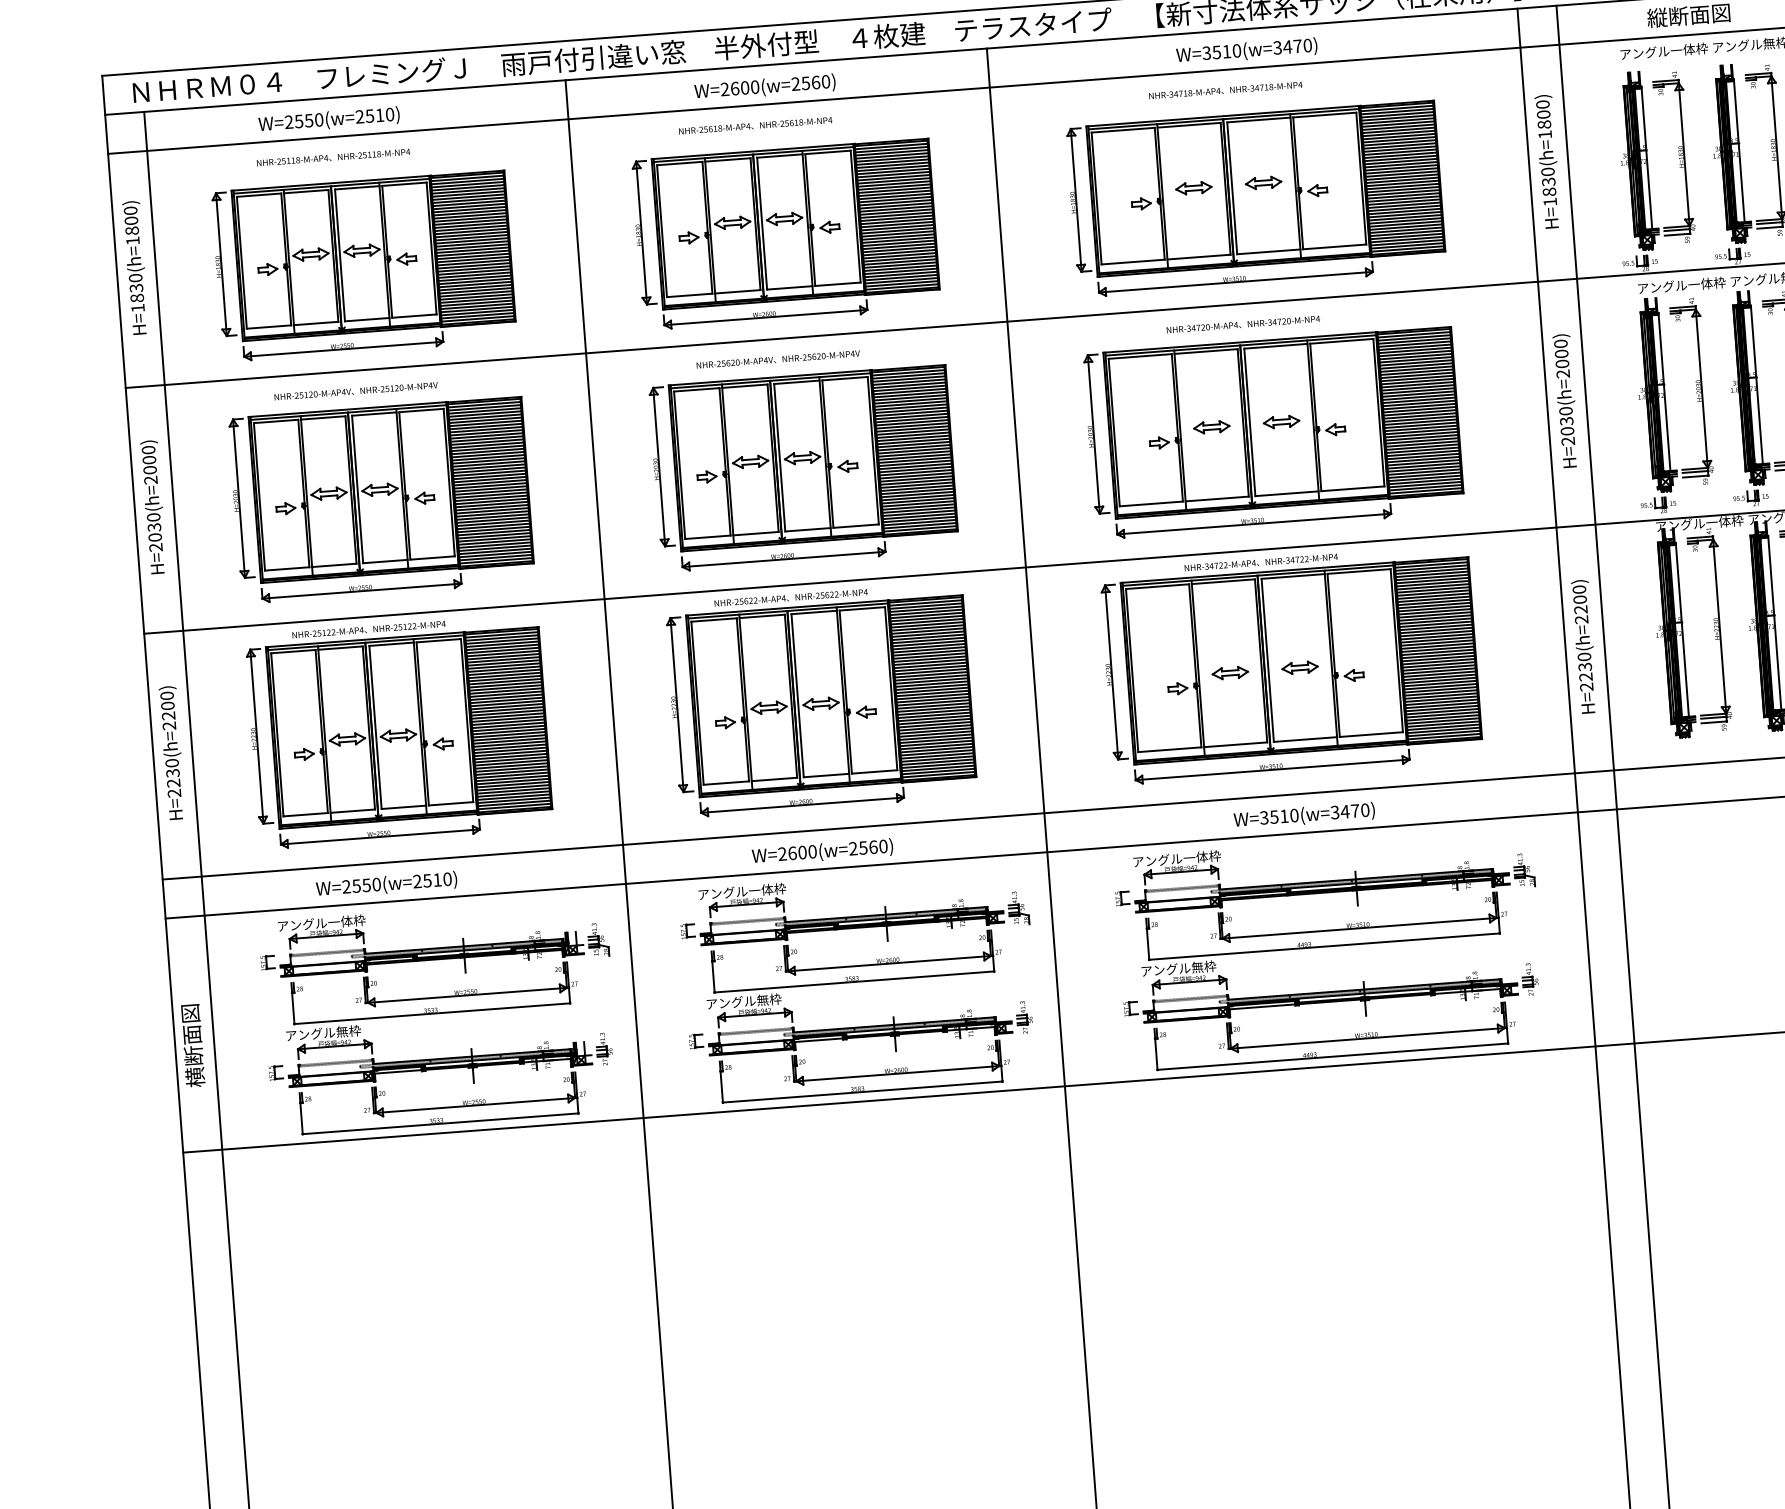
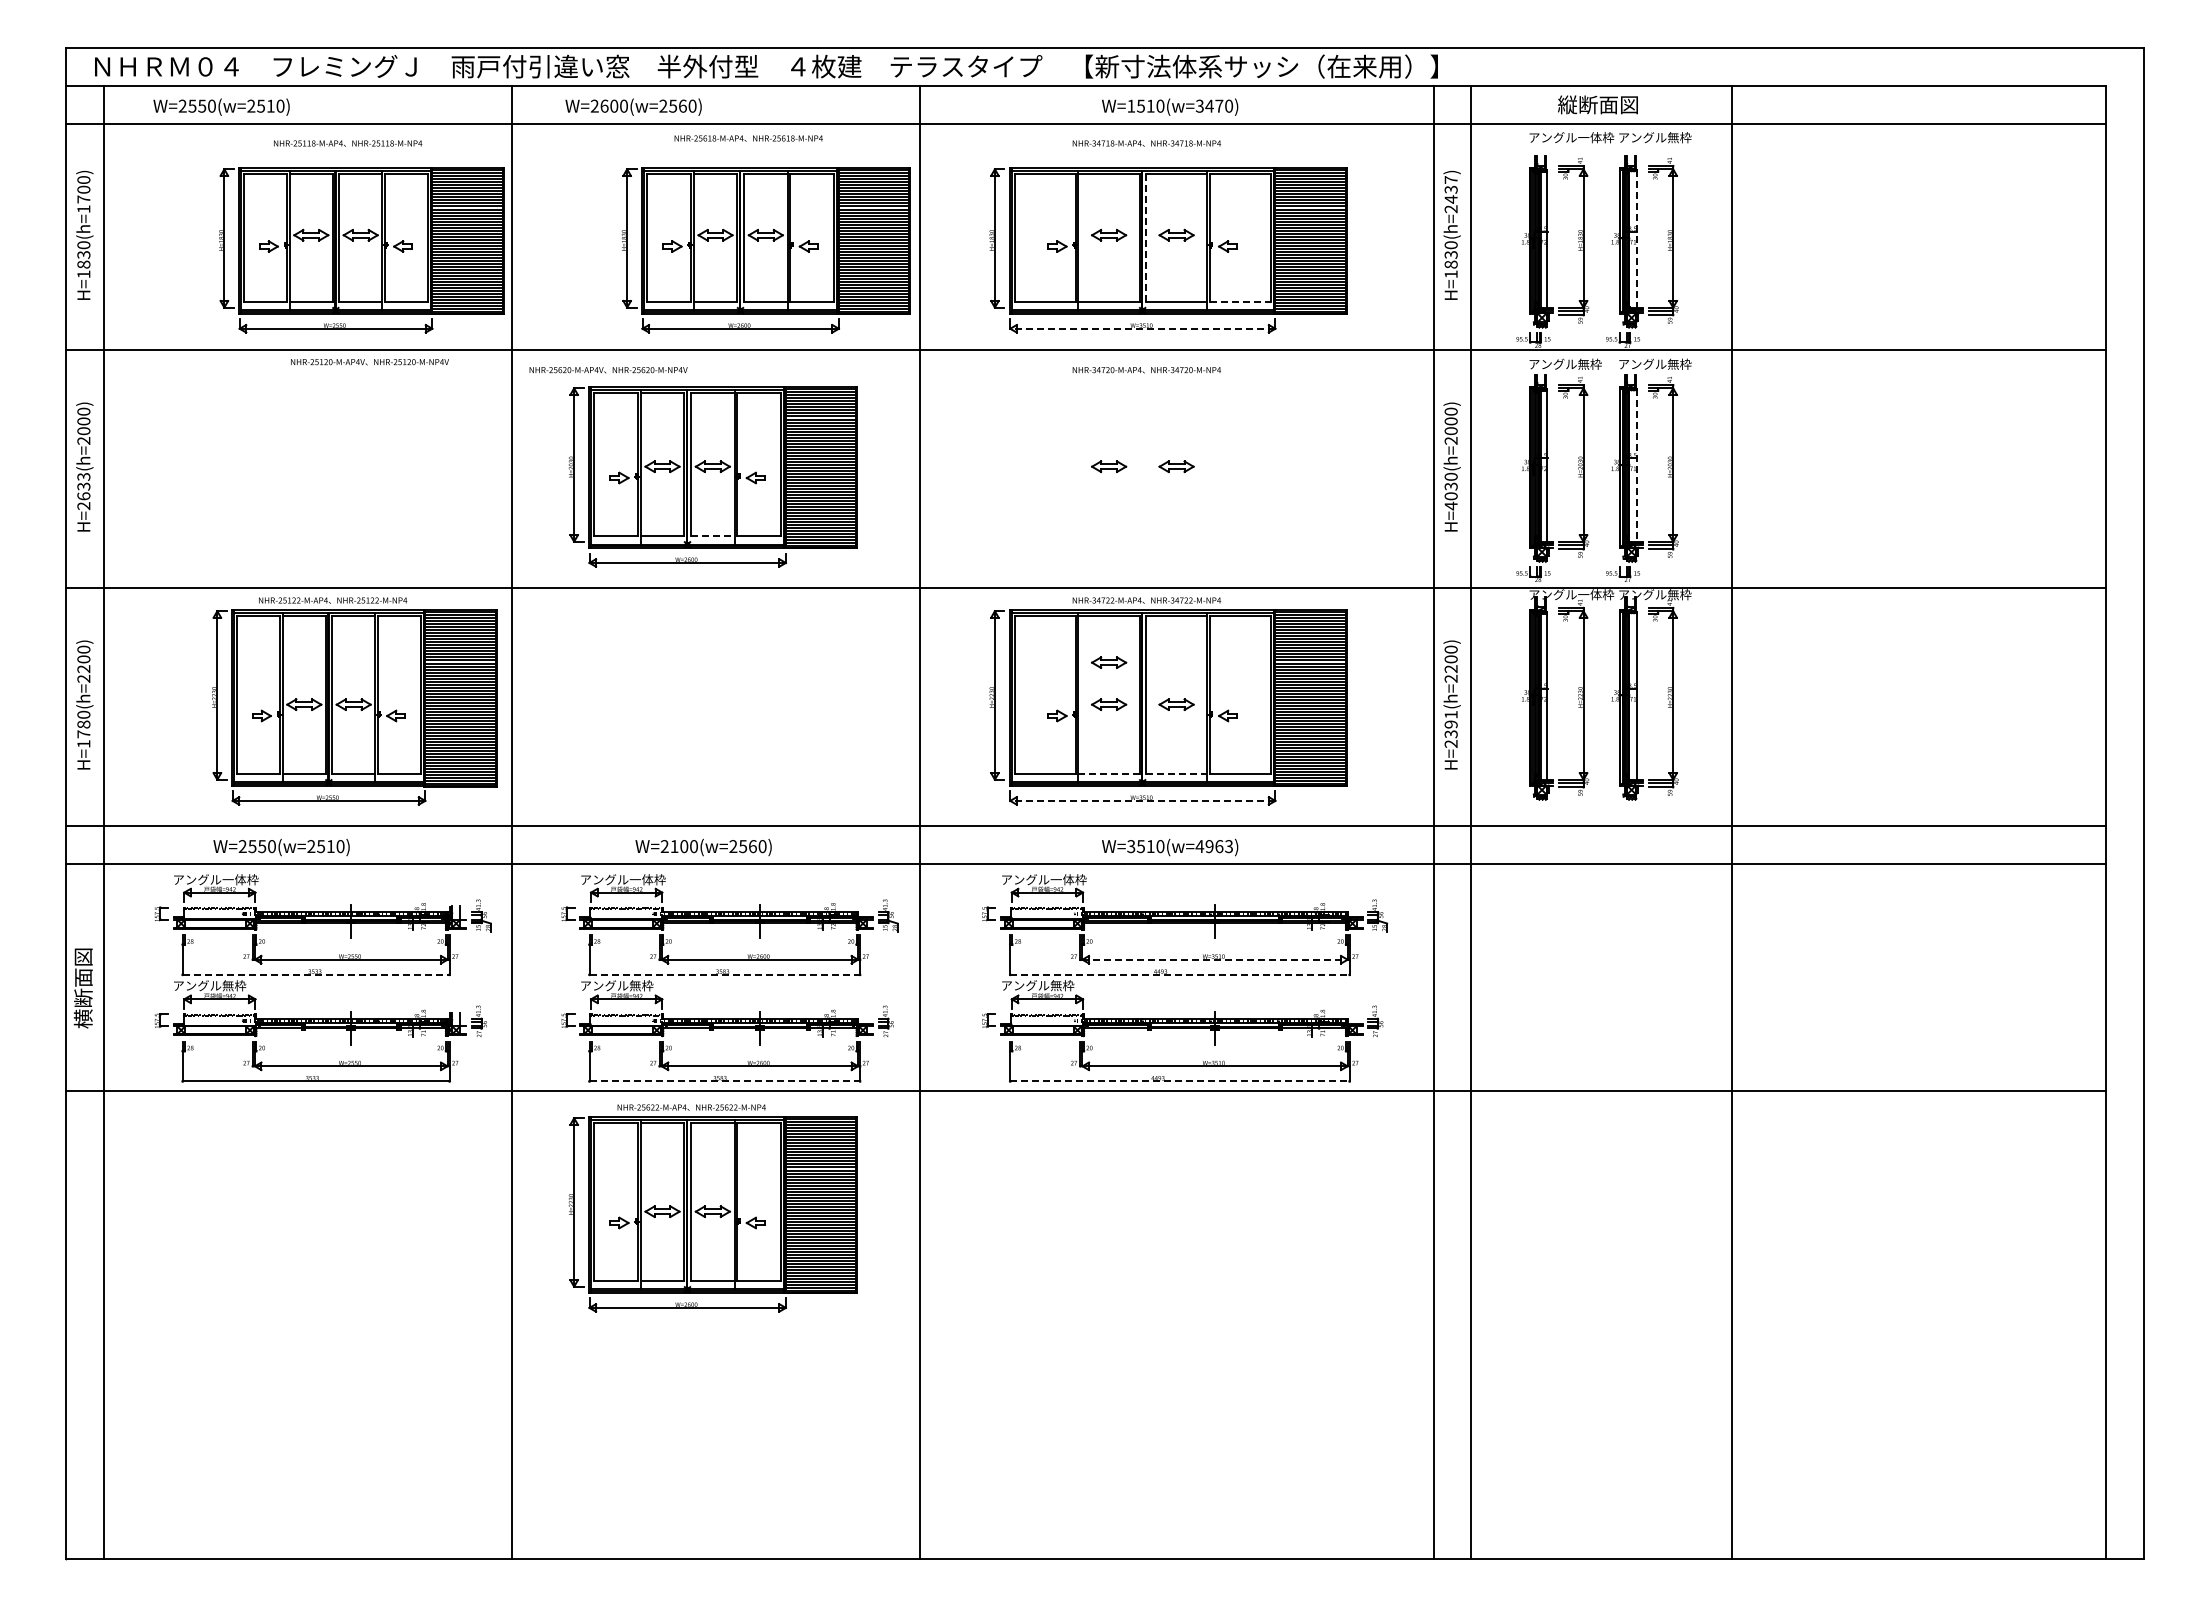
text: (1206, 52) -> (1131, 105), W=3510(w=3470) -> W=1510(w=3470)
text: (764, 86) -> (633, 106), moved
text: (329, 119) -> (221, 106), moved
text: (1543, 119) -> (1450, 194), H=1830(h=1800) -> H=1830(h=2437)
text: (755, 125) -> (748, 138), moved
line: (1738, 151) -> (1636, 239), solid -> dashed
text: (334, 157) -> (348, 143), moved
line: (1232, 188) -> (1146, 238), solid -> dashed
text: (131, 230) -> (83, 199), H=1830(h=1800) -> H=1830(h=1700)
part: (785, 234) -> (765, 250), moved
line: (1334, 246) -> (1240, 301), solid -> dashed
part: (364, 266) -> (361, 250), moved
line: (1235, 281) -> (1142, 328), solid -> dashed
text: (1707, 282) -> (1596, 363), アングル一体枠 -> アングル無枠
text: (778, 359) -> (608, 370), moved
line: (1756, 385) -> (1636, 465), solid -> dashed
text: (355, 391) -> (369, 362), moved
part: (1273, 432) -> (1168, 476), removed
text: (1567, 440) -> (1450, 505), H=2030(h=2000) -> H=4030(h=2000)
part: (381, 499) -> (304, 476), removed
text: (154, 527) -> (83, 486), H=2030(h=2000) -> H=2633(h=2000)
line: (807, 530) -> (712, 536), solid -> dashed
part: (1227, 629) -> (1109, 662), added
text: (1584, 667) -> (1450, 724), H=2230(h=2200) -> H=2391(h=2200)
part: (820, 700) -> (712, 1208), moved
part: (399, 732) -> (354, 701), moved
line: (1305, 739) -> (1176, 774), solid -> dashed
line: (1236, 745) -> (1109, 774), solid -> dashed
line: (1272, 769) -> (1142, 800), solid -> dashed
text: (173, 782) -> (83, 733), H=2230(h=2200) -> H=1780(h=2200)
text: (1350, 811) -> (1214, 846), W=3510(w=3470) -> W=3510(w=4963)
text: (792, 853) -> (674, 846), W=2600(w=2560) -> W=2100(w=2560)
line: (1360, 928) -> (1215, 959), solid -> dashed
line: (1324, 946) -> (1179, 974), solid -> dashed
line: (855, 981) -> (725, 974), solid -> dashed
line: (432, 1013) -> (316, 974), solid -> dashed
line: (1332, 1056) -> (1179, 1081), solid -> dashed
line: (863, 1092) -> (725, 1081), solid -> dashed

